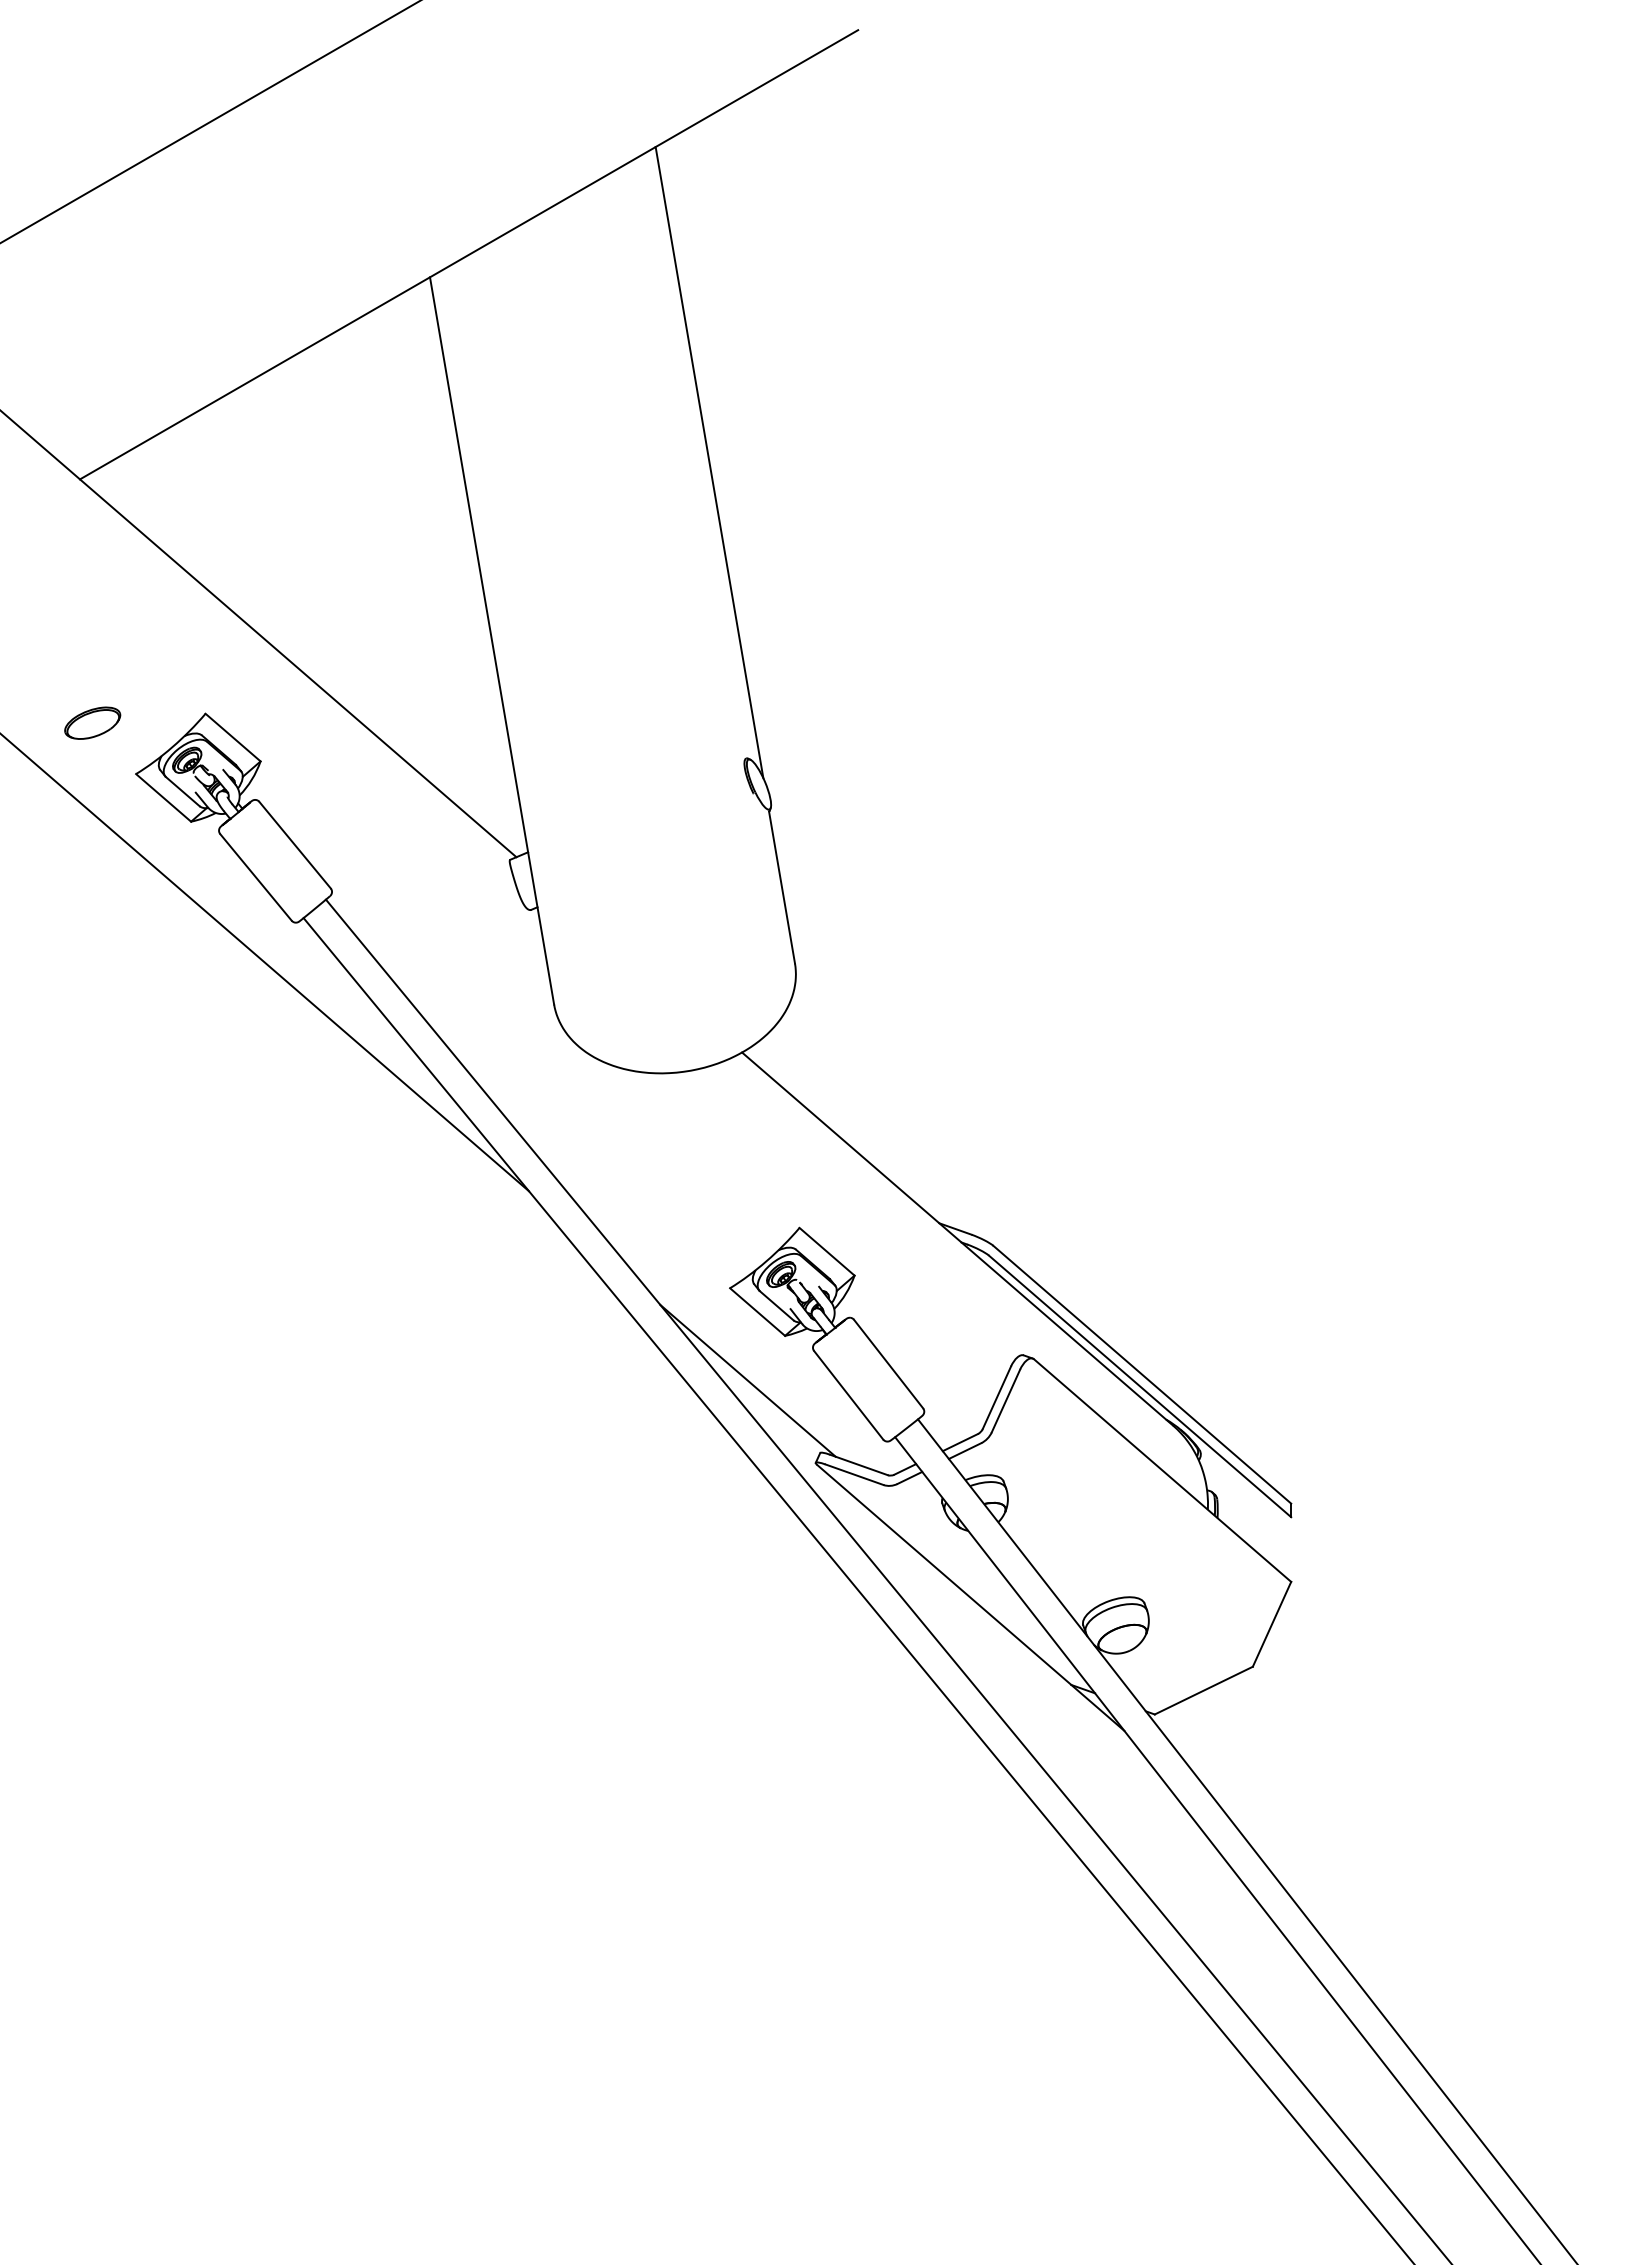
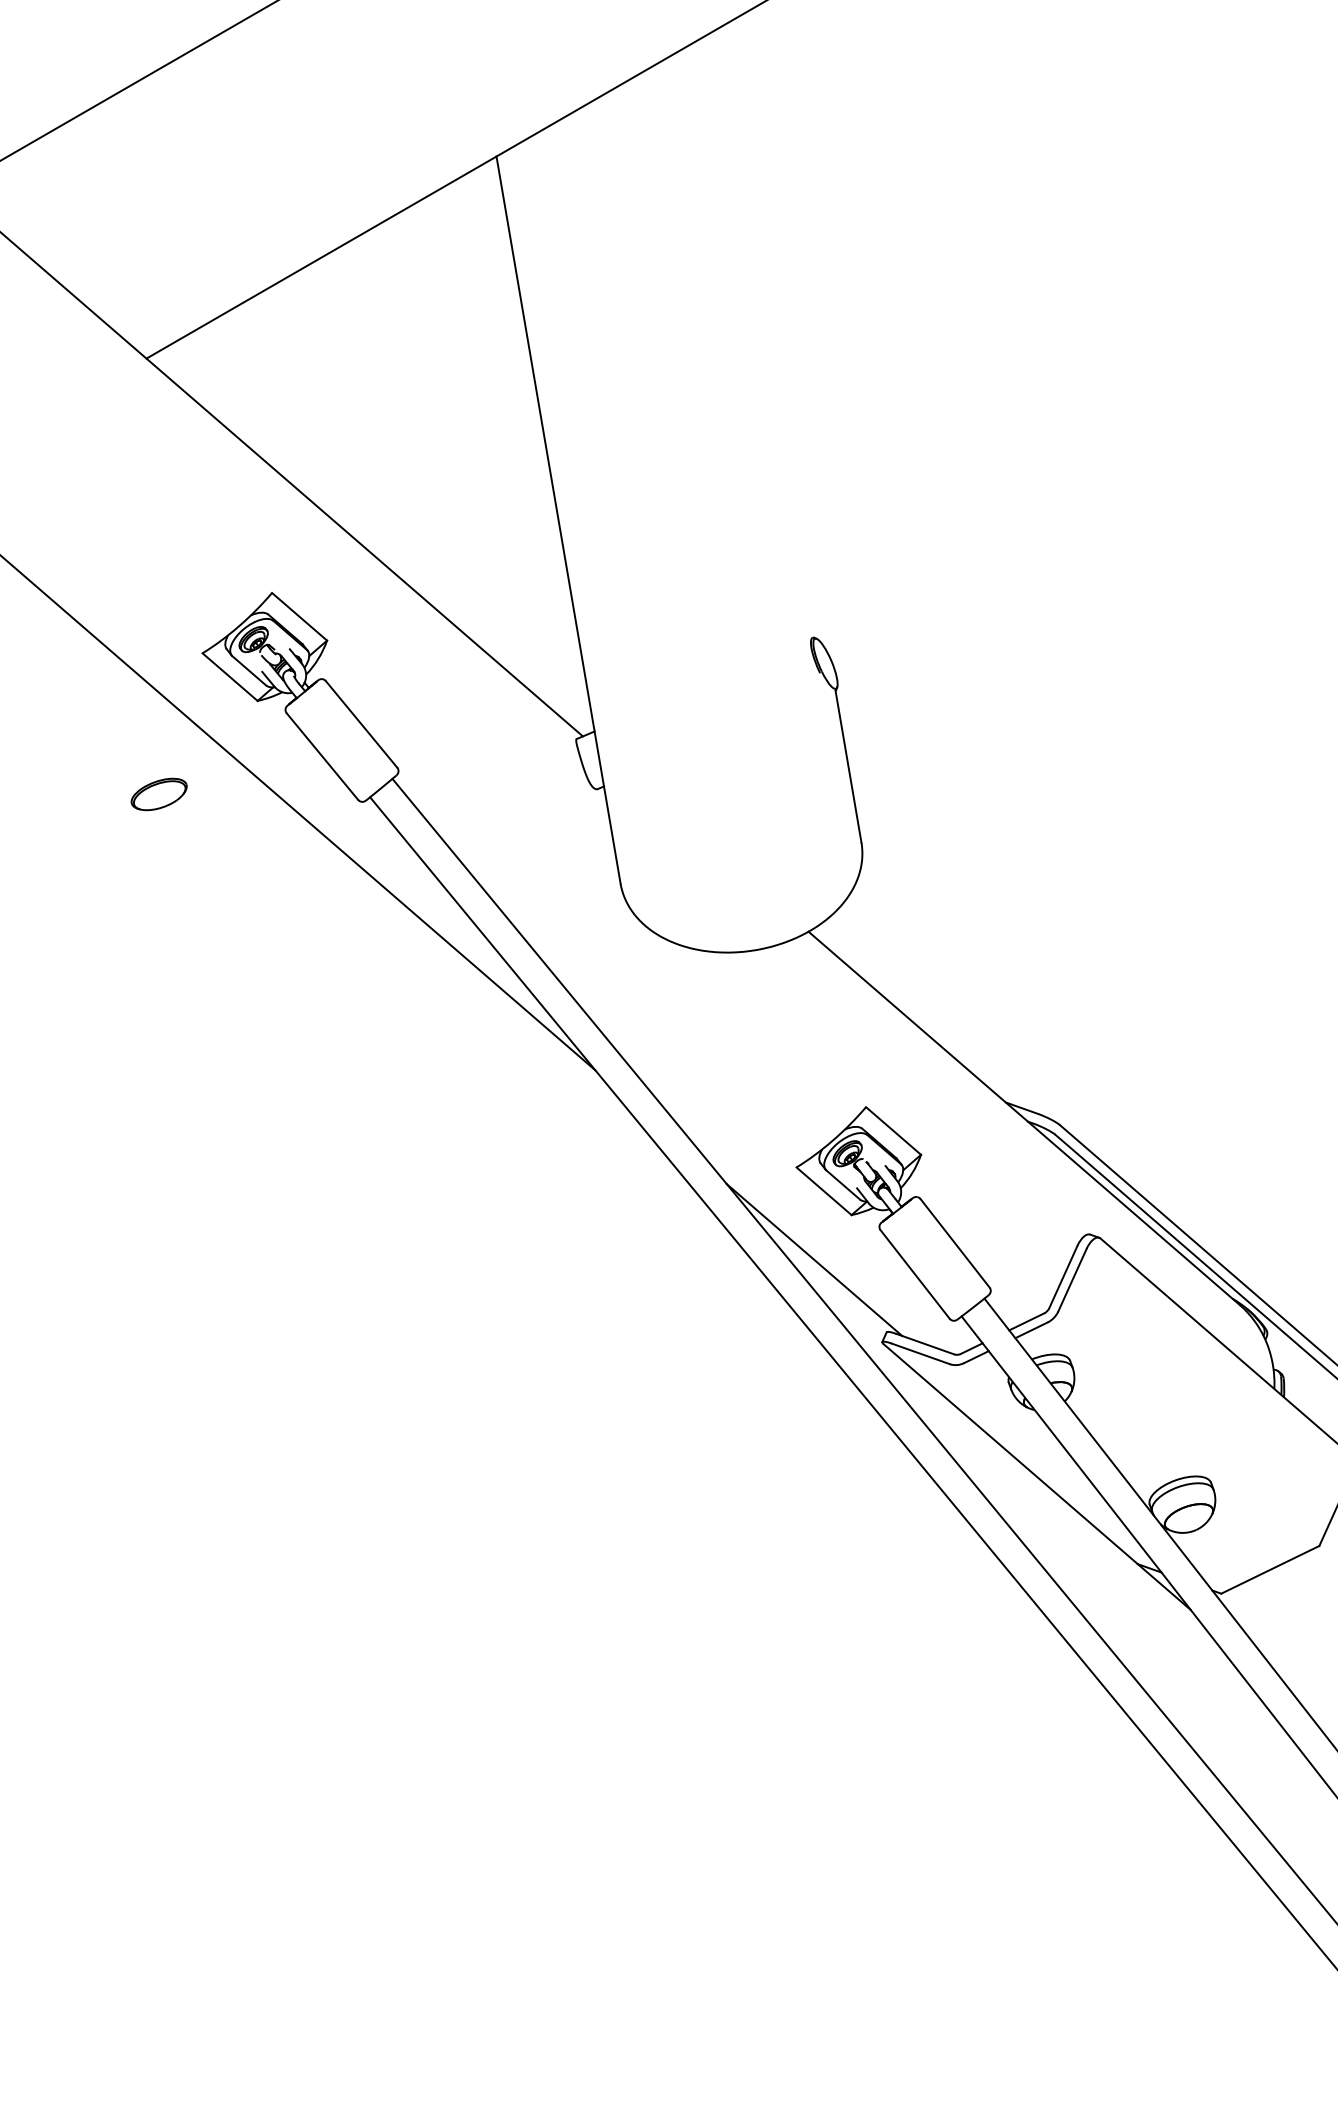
line: (709, 462) -> (775, 341), removed
part: (92, 722) -> (158, 793), moved

